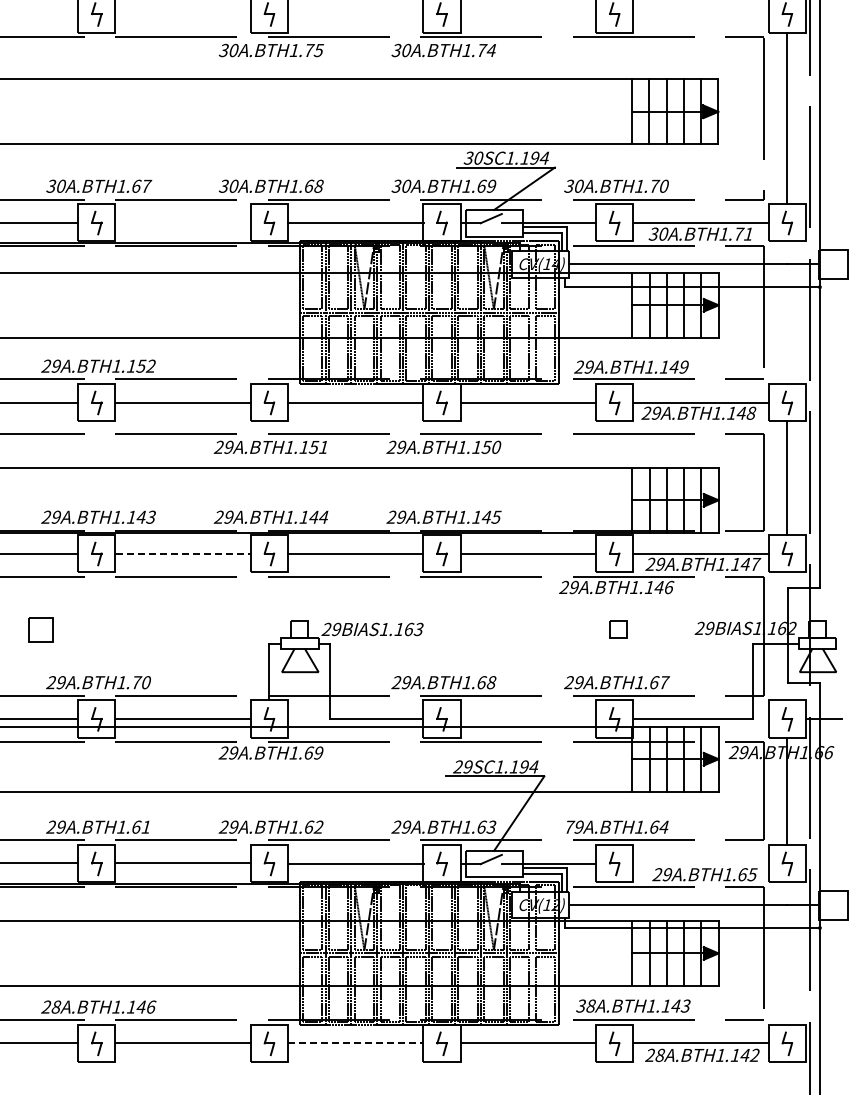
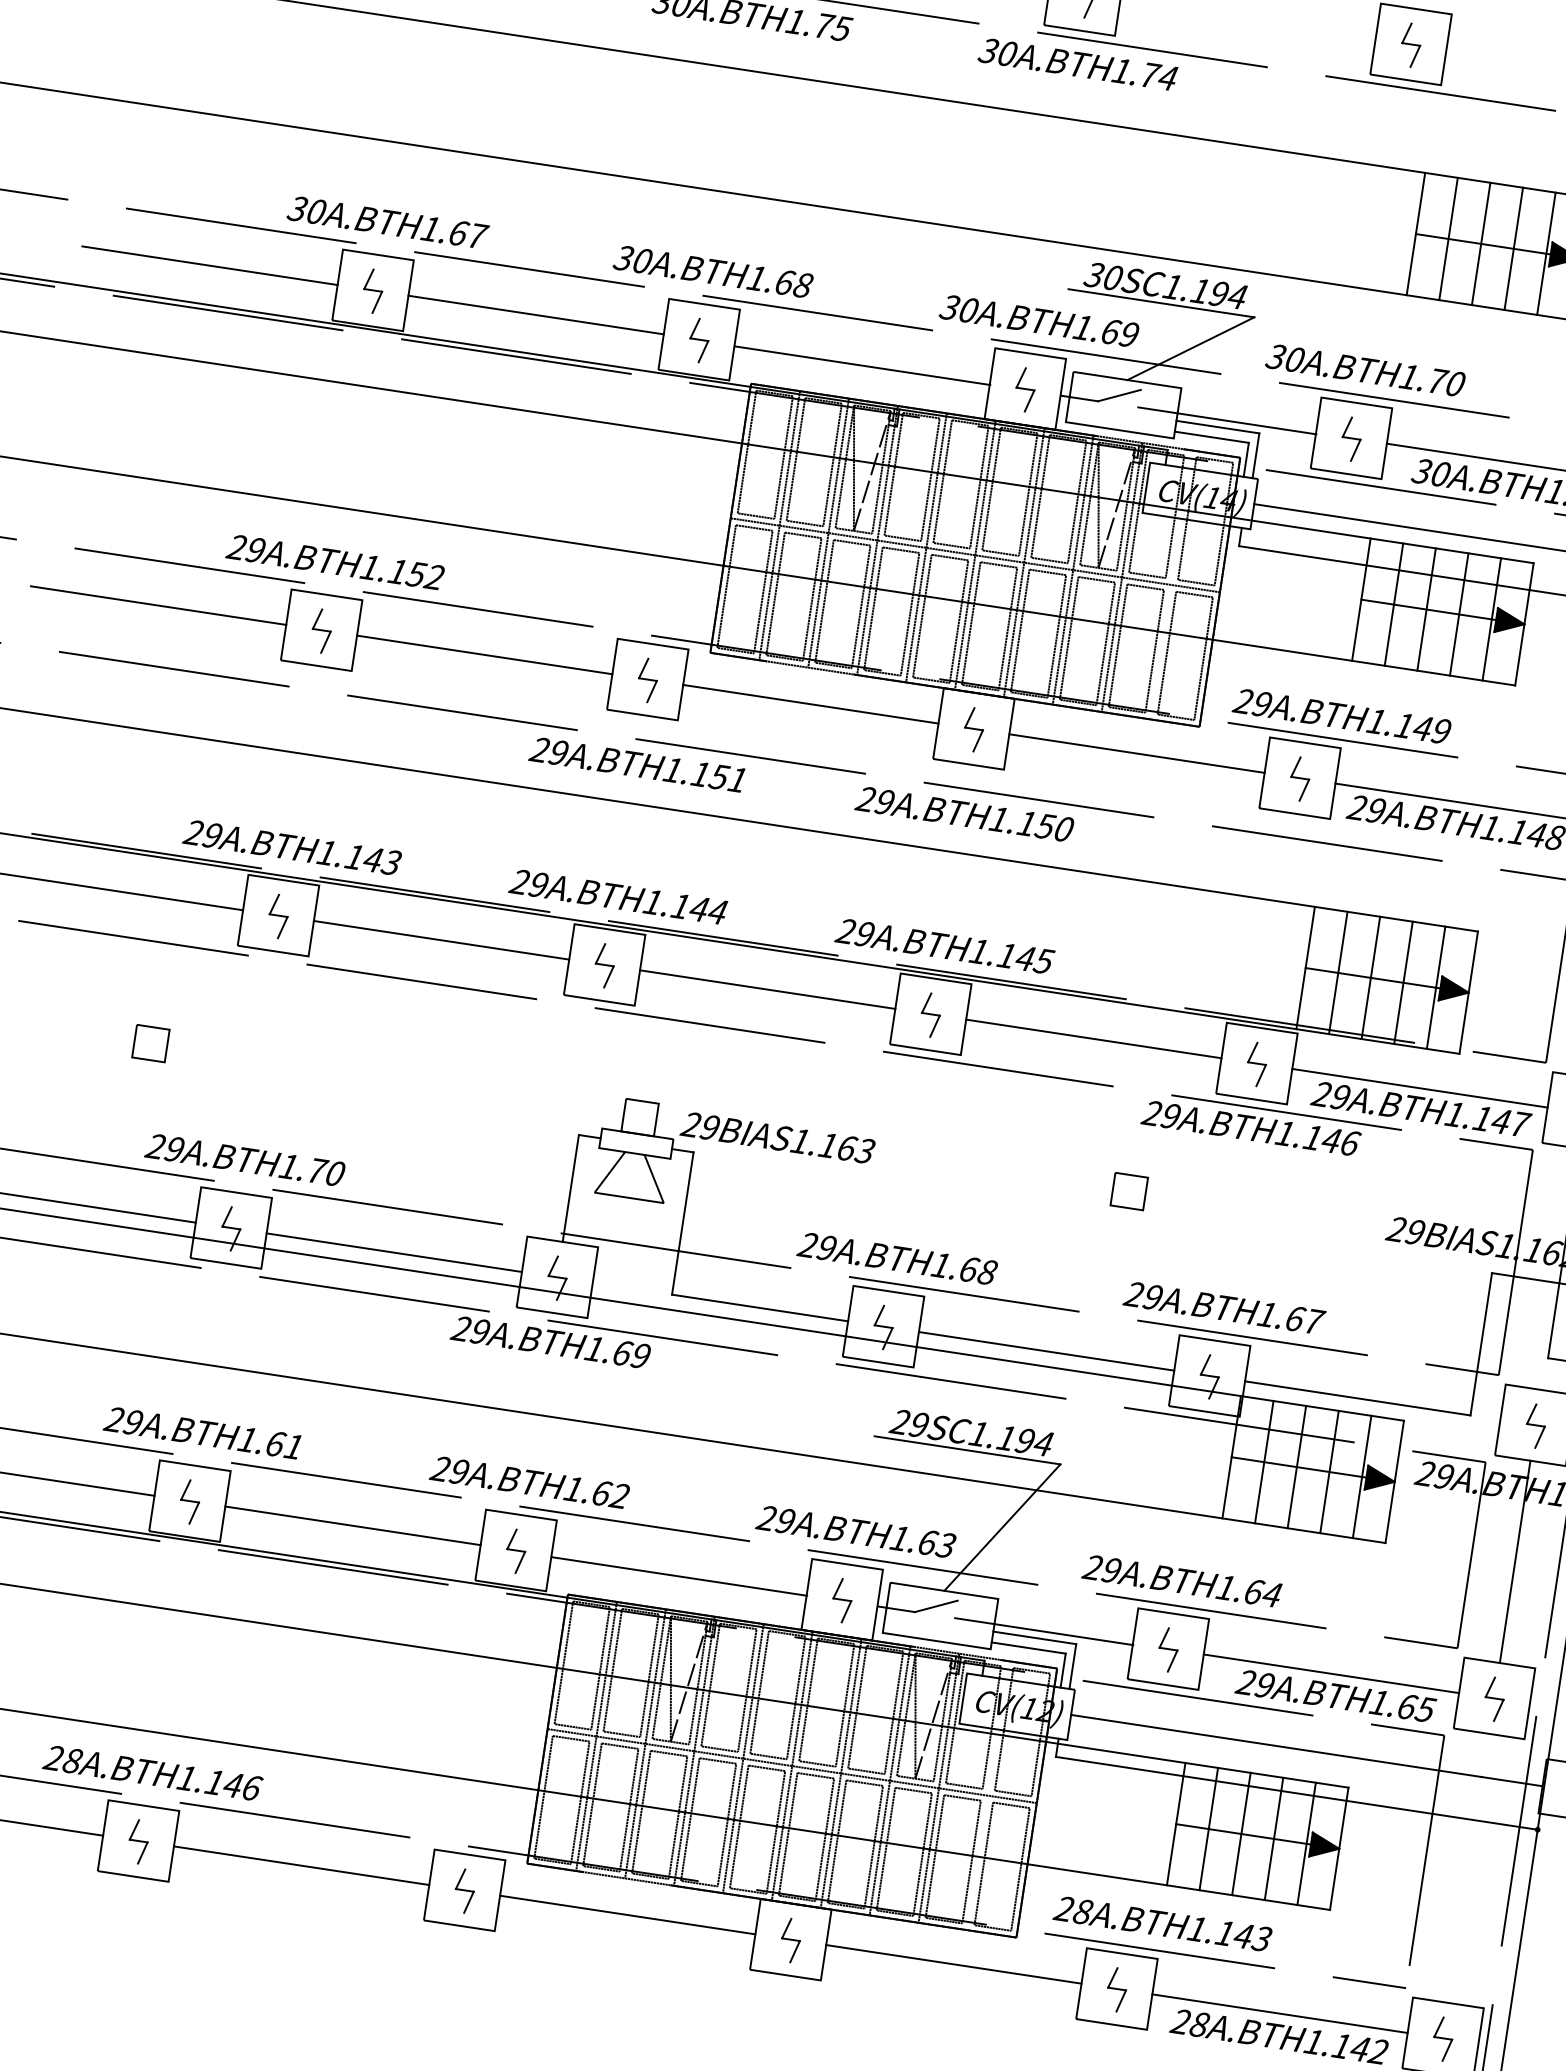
line: (182, 222) -> (535, 314), added
line: (183, 553) -> (442, 940), dashed -> solid
part: (40, 629) -> (150, 1043), size x0.71
part: (618, 629) -> (1129, 1191), moved
line: (527, 718) -> (1045, 1350), added
text: (569, 826) -> (1093, 1566), 79 -> 29
line: (700, 863) -> (1330, 1673), added
text: (580, 1006) -> (1063, 1909), 38 -> 28
line: (355, 1043) -> (627, 1915), dashed -> solid

